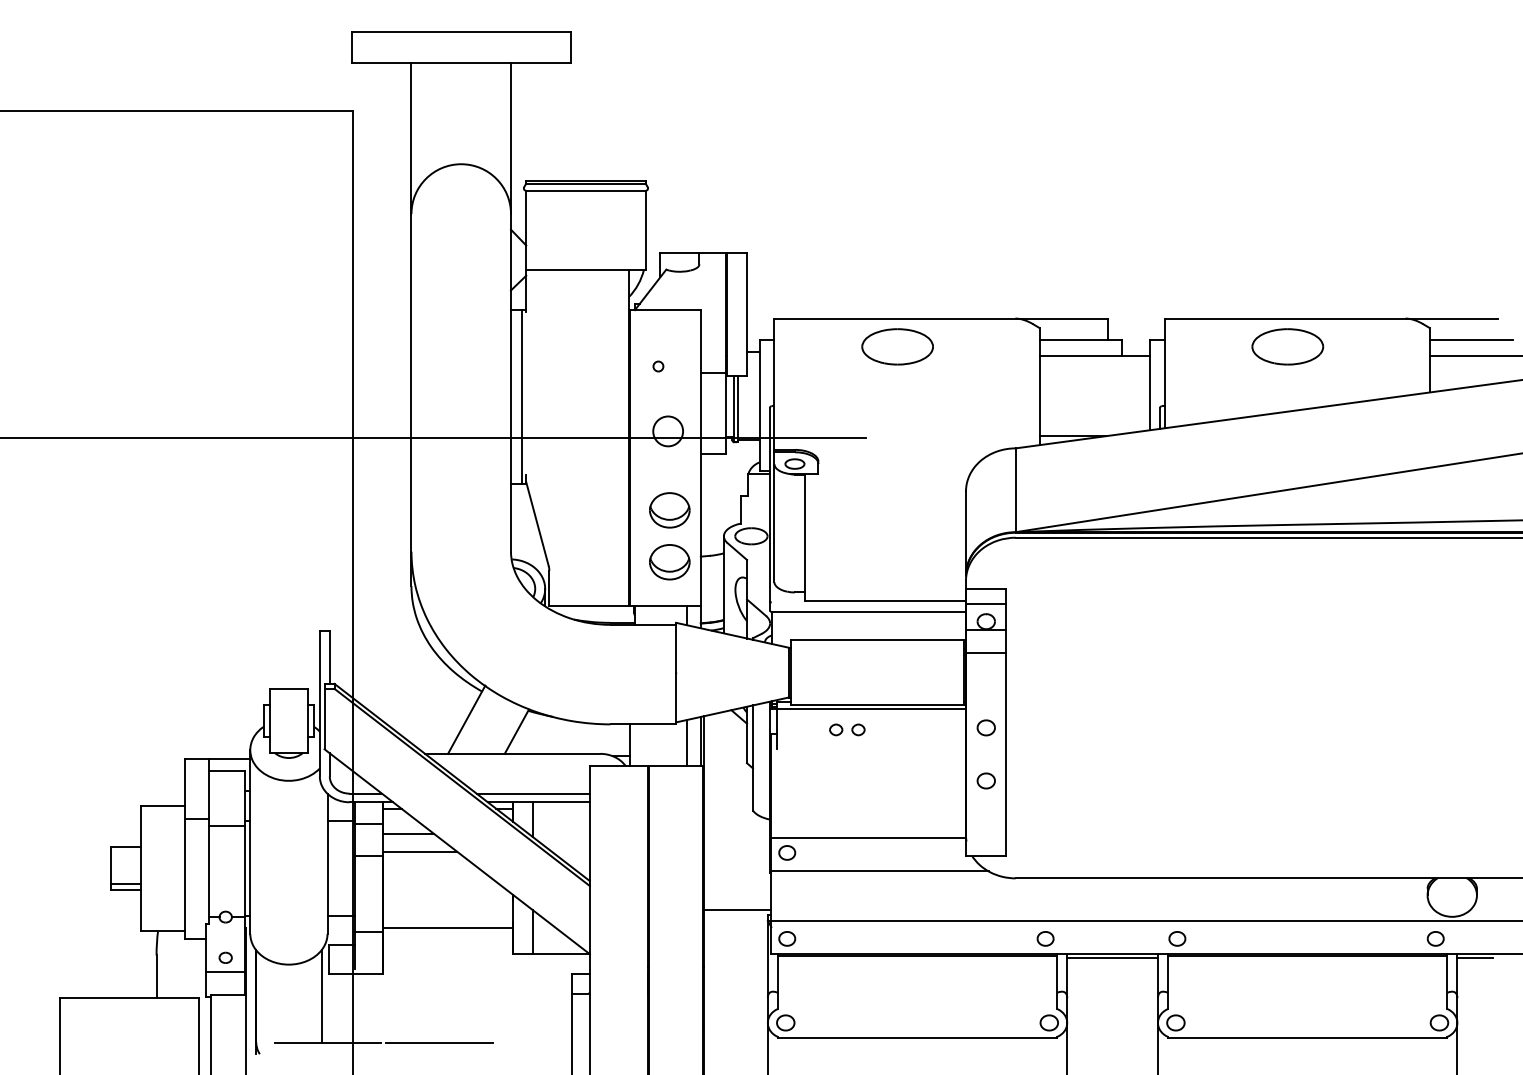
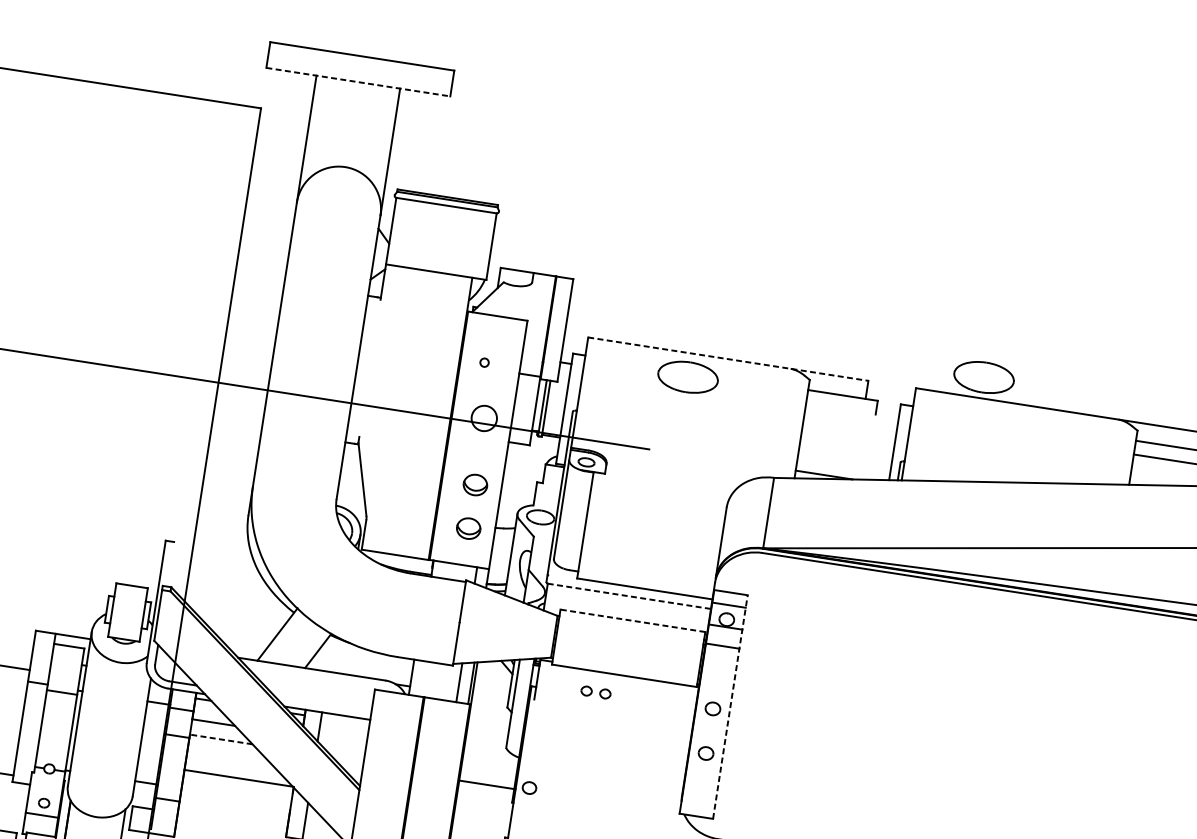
line: (461, 63) -> (358, 82), solid -> dashed
line: (941, 318) -> (728, 359), solid -> dashed
part: (1287, 346) -> (983, 377), moved
line: (1094, 356) -> (852, 410), removed
line: (522, 396) -> (366, 370), removed
part: (669, 510) -> (475, 485), size x0.7
part: (669, 562) -> (468, 528), size x0.7
line: (869, 612) -> (629, 596), solid -> dashed
line: (876, 639) -> (632, 620), solid -> dashed
line: (329, 656) -> (170, 563), removed
line: (870, 708) -> (618, 677), removed
line: (1006, 722) -> (730, 707), solid -> dashed
line: (532, 793) -> (323, 705), removed
line: (868, 837) -> (599, 785), removed
line: (419, 851) -> (220, 739), solid -> dashed
line: (879, 871) -> (604, 815), removed
line: (737, 909) -> (487, 784), moved
line: (447, 927) -> (238, 777), moved

